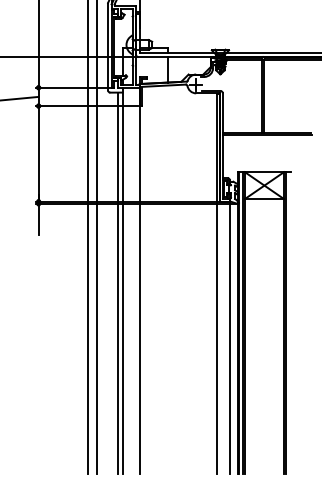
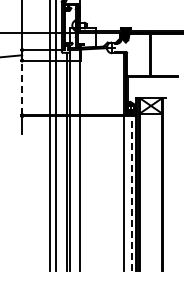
line: (39, 153) -> (22, 87), solid -> dashed
line: (230, 337) -> (131, 192), solid -> dashed

